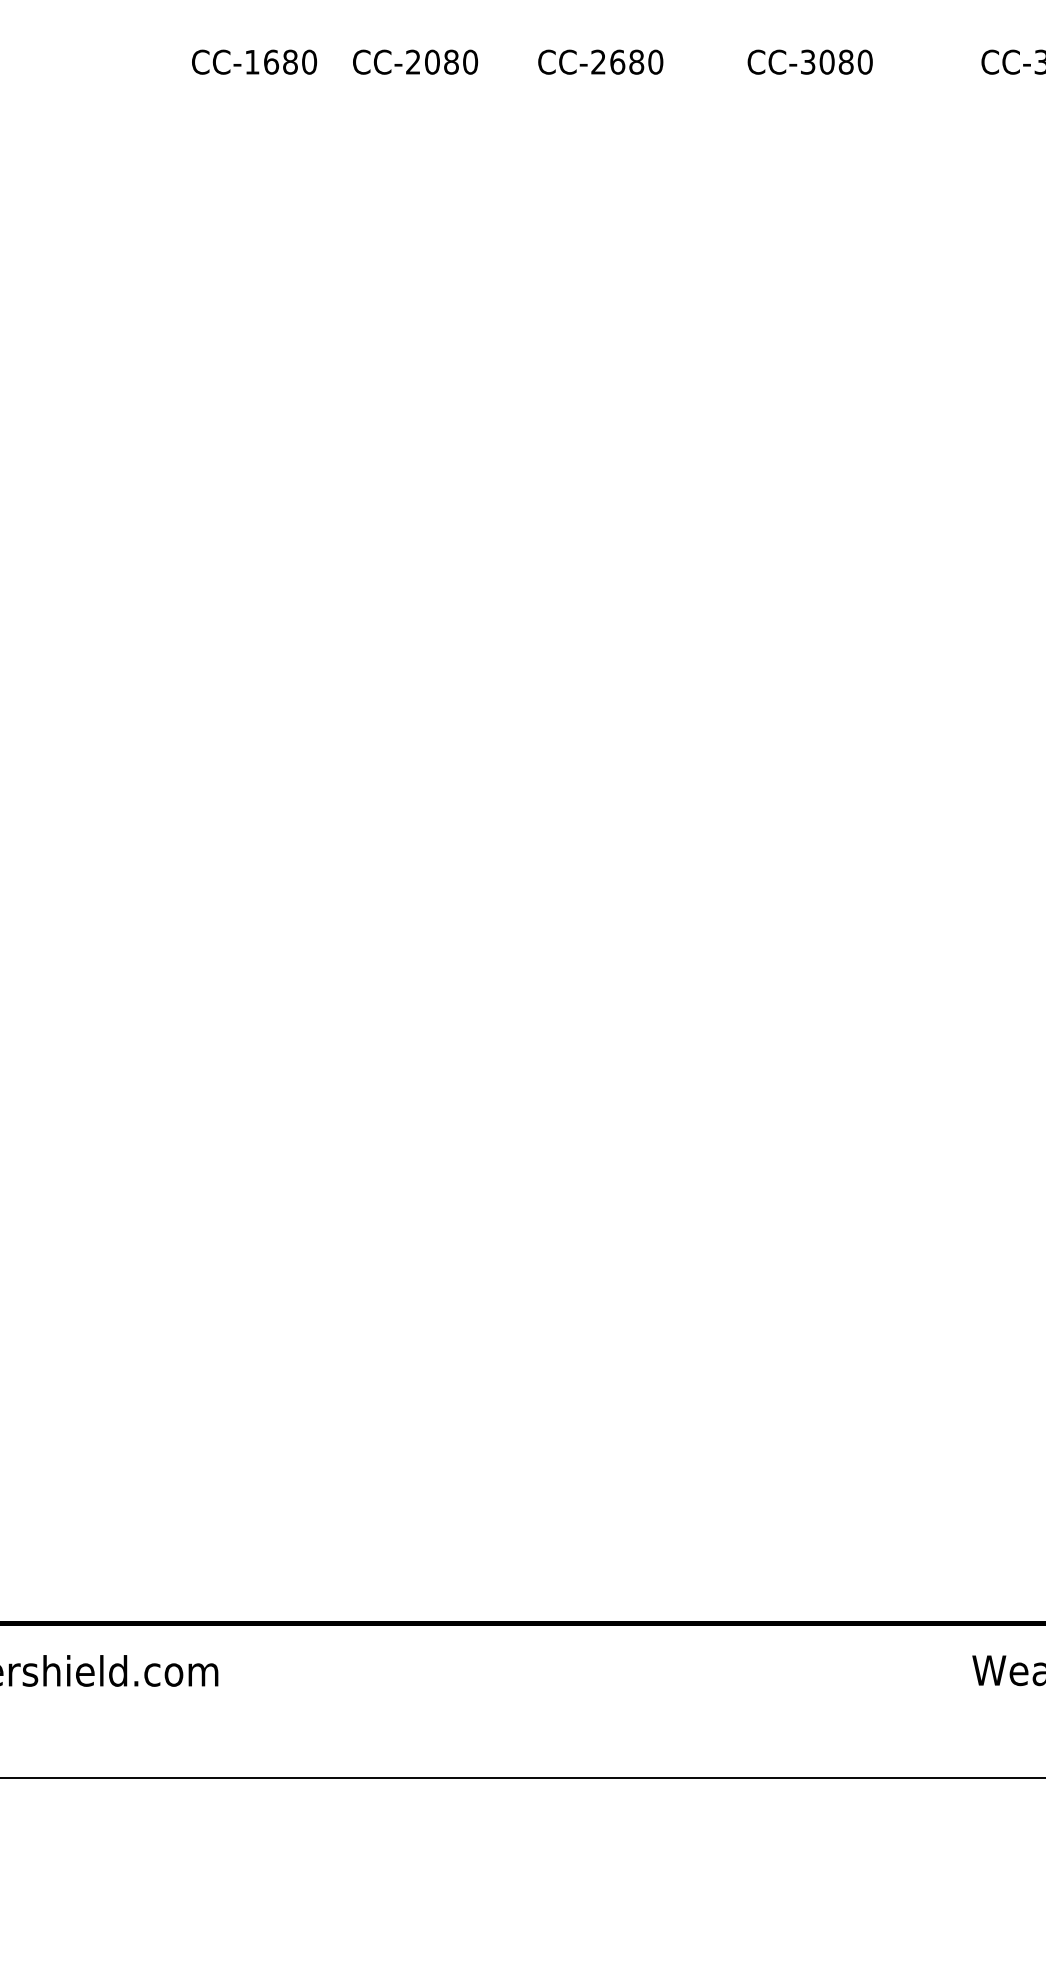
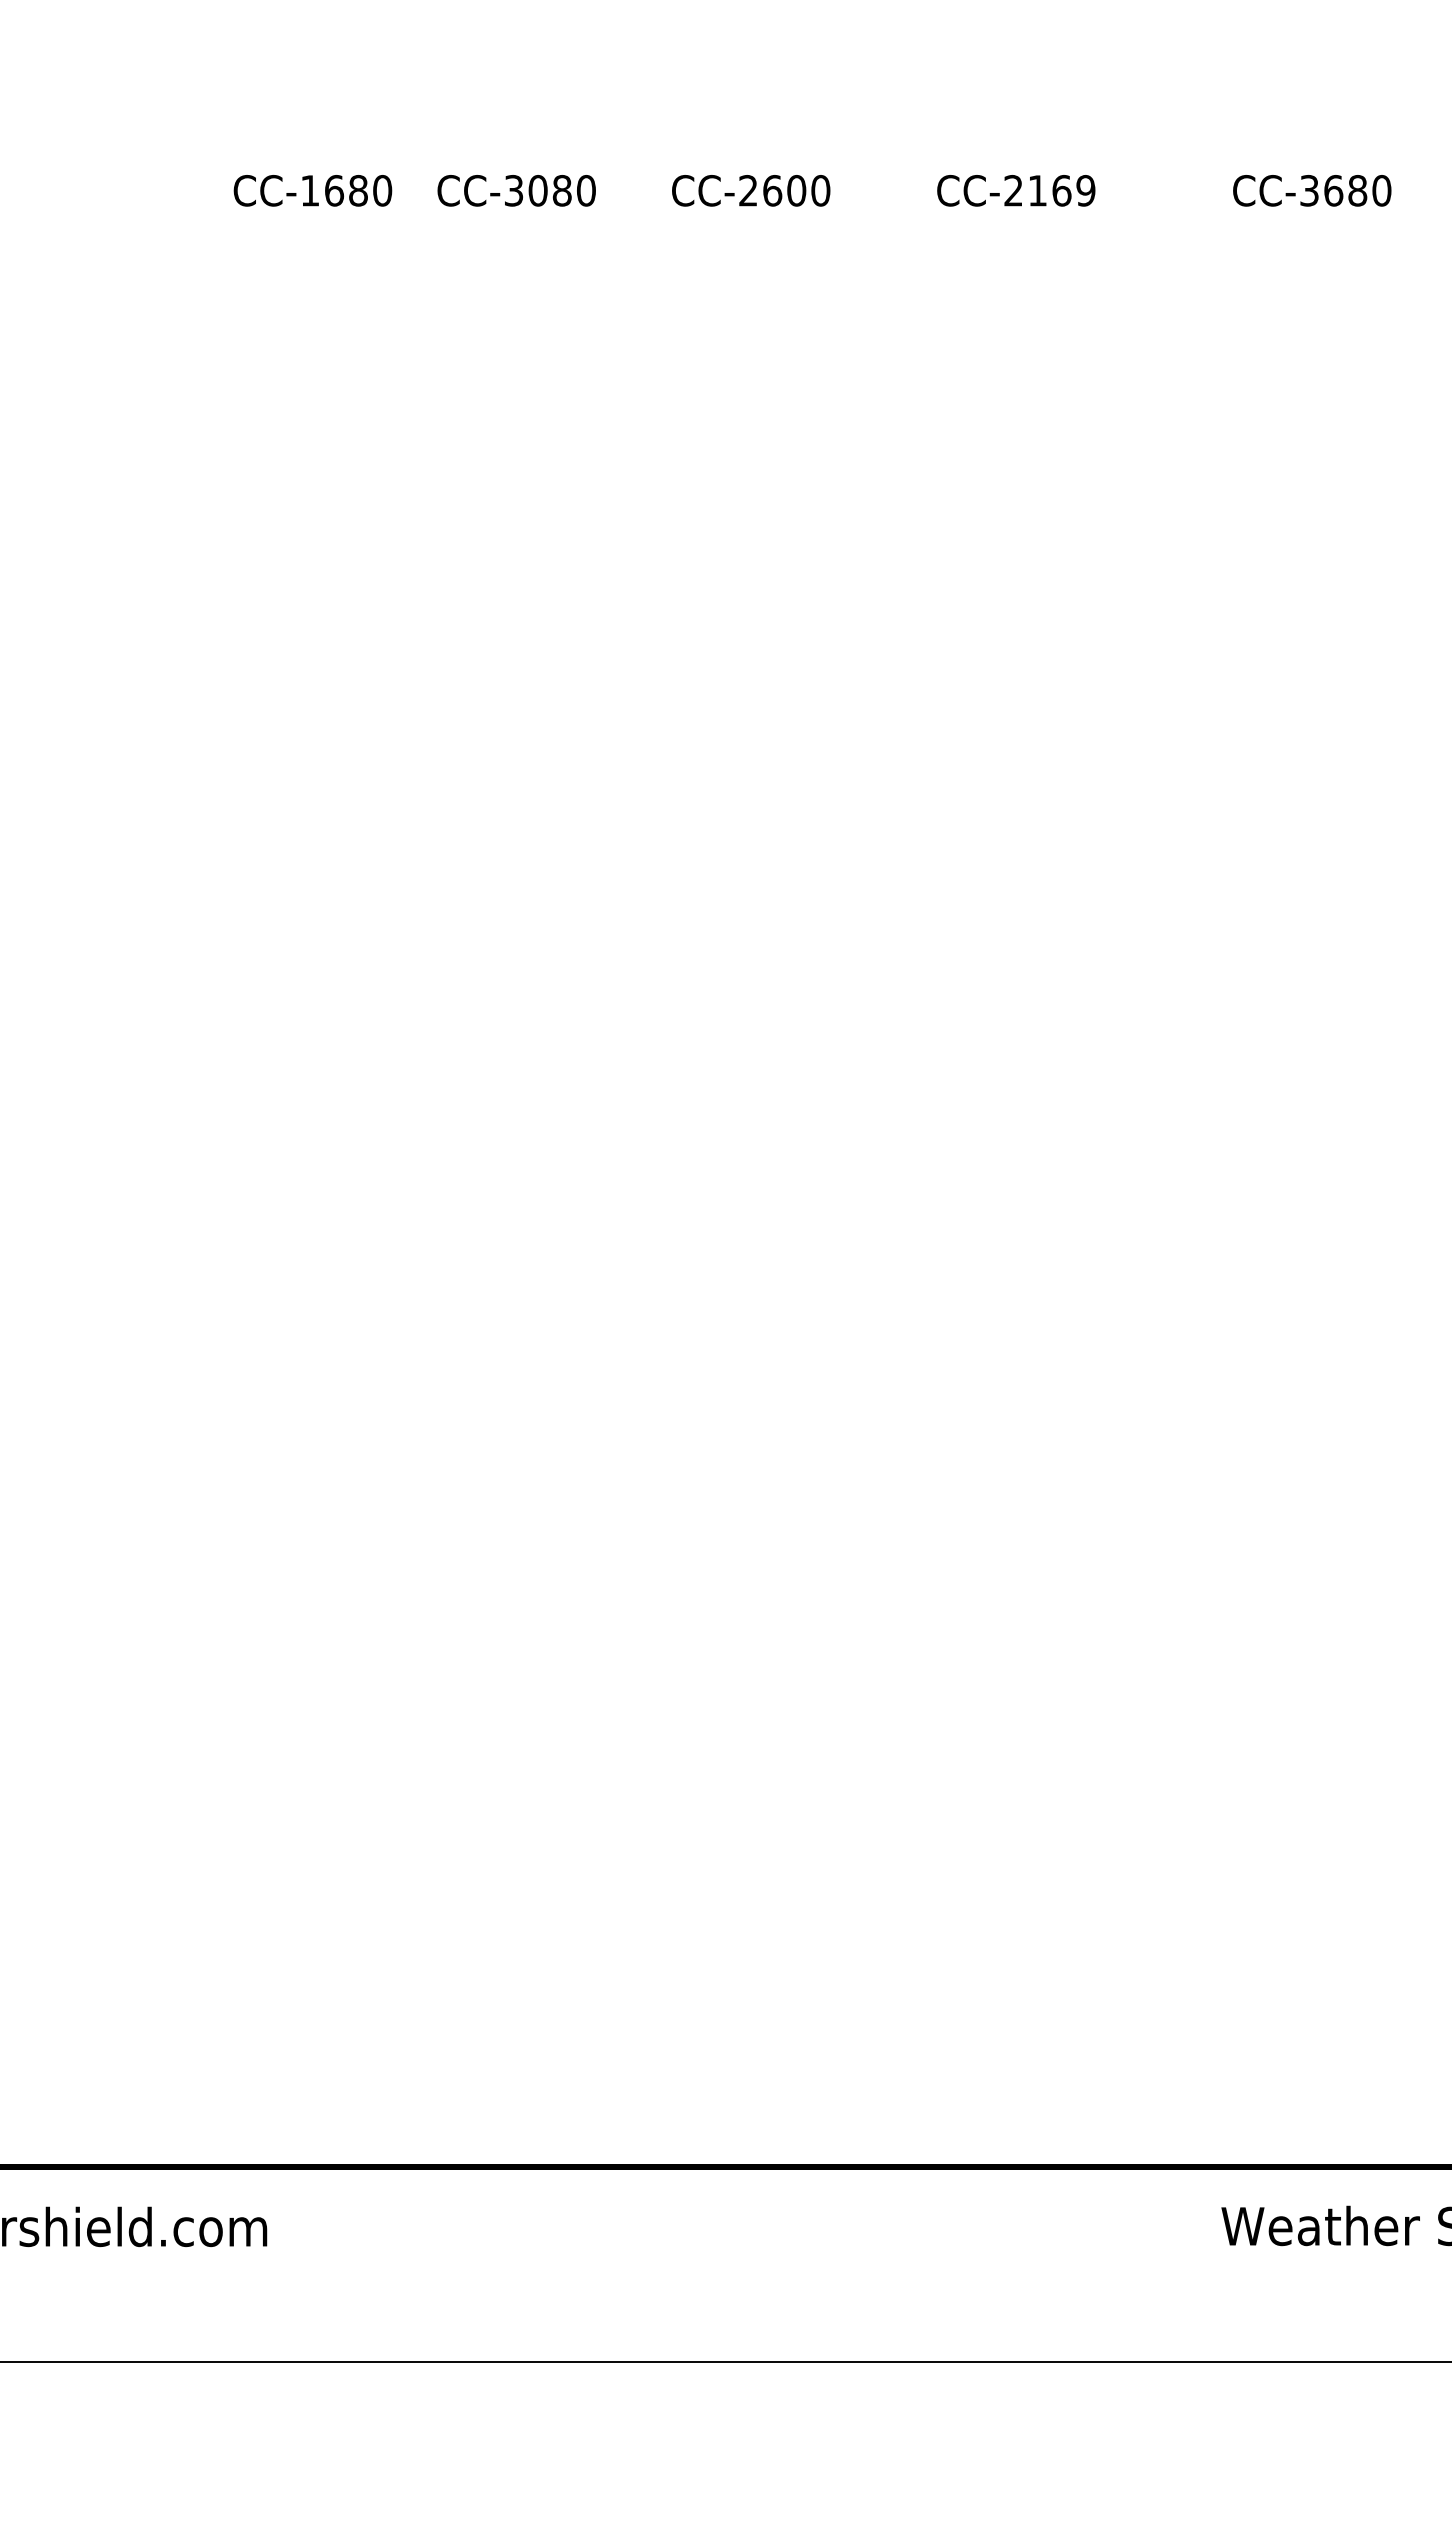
text: (412, 61) -> (513, 190), CC-2080 -> CC-3080
text: (636, 61) -> (796, 190), CC-2680 -> CC-2600
text: (836, 61) -> (1049, 190), CC-3080 -> CC-2169

